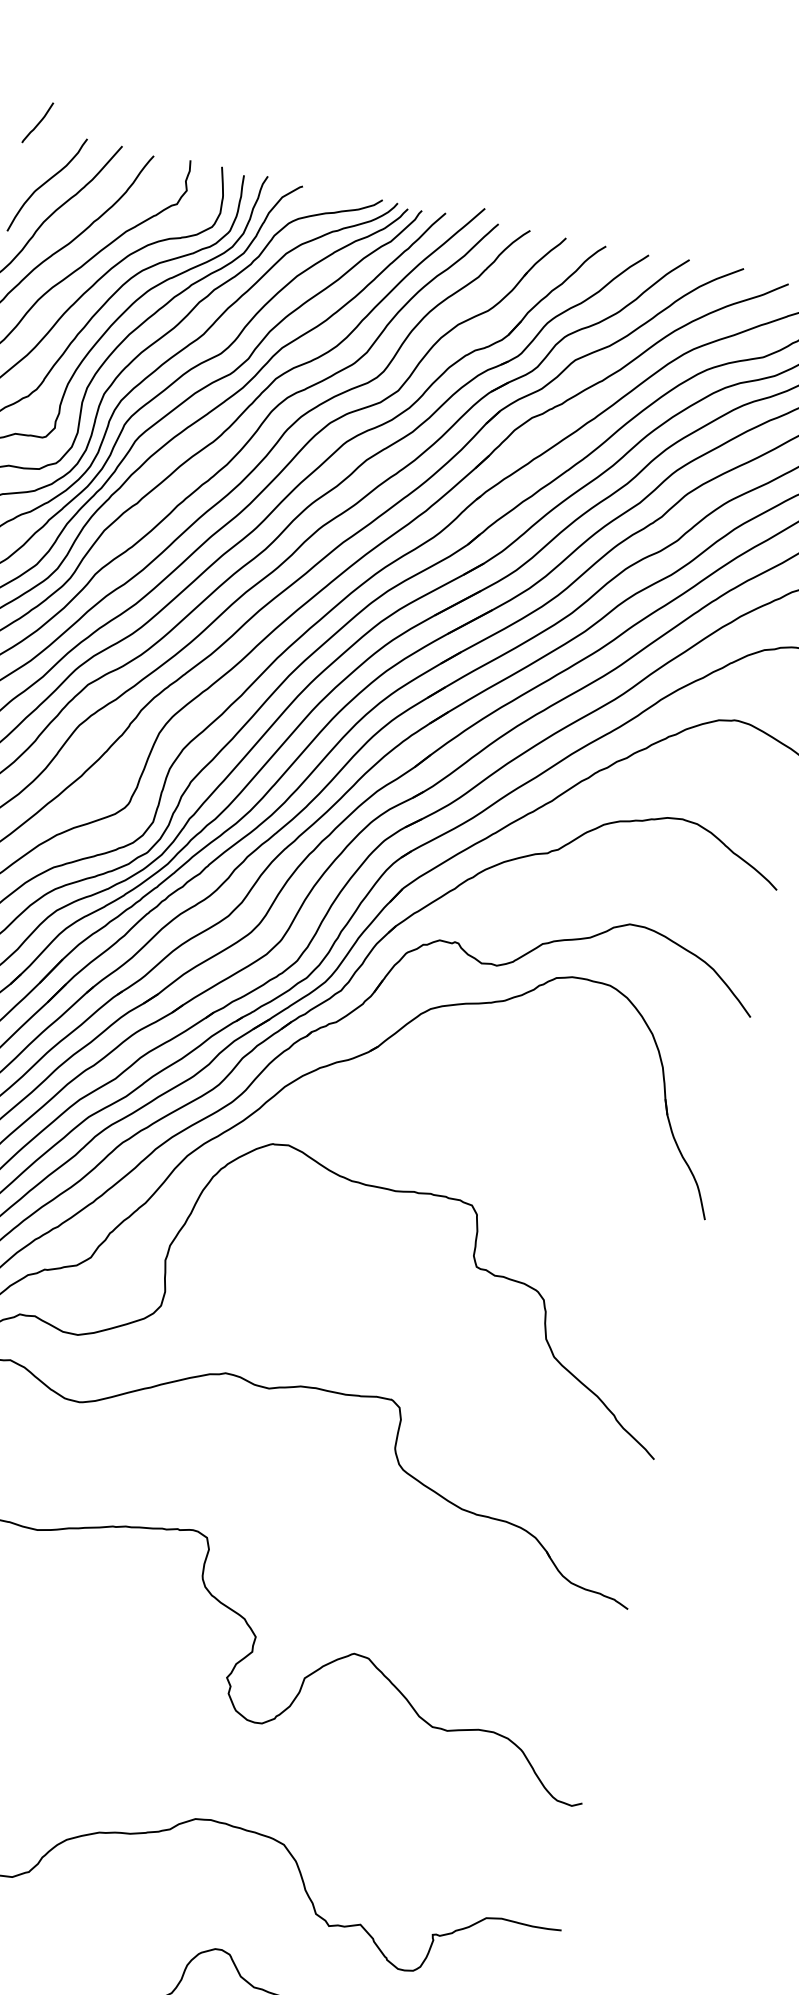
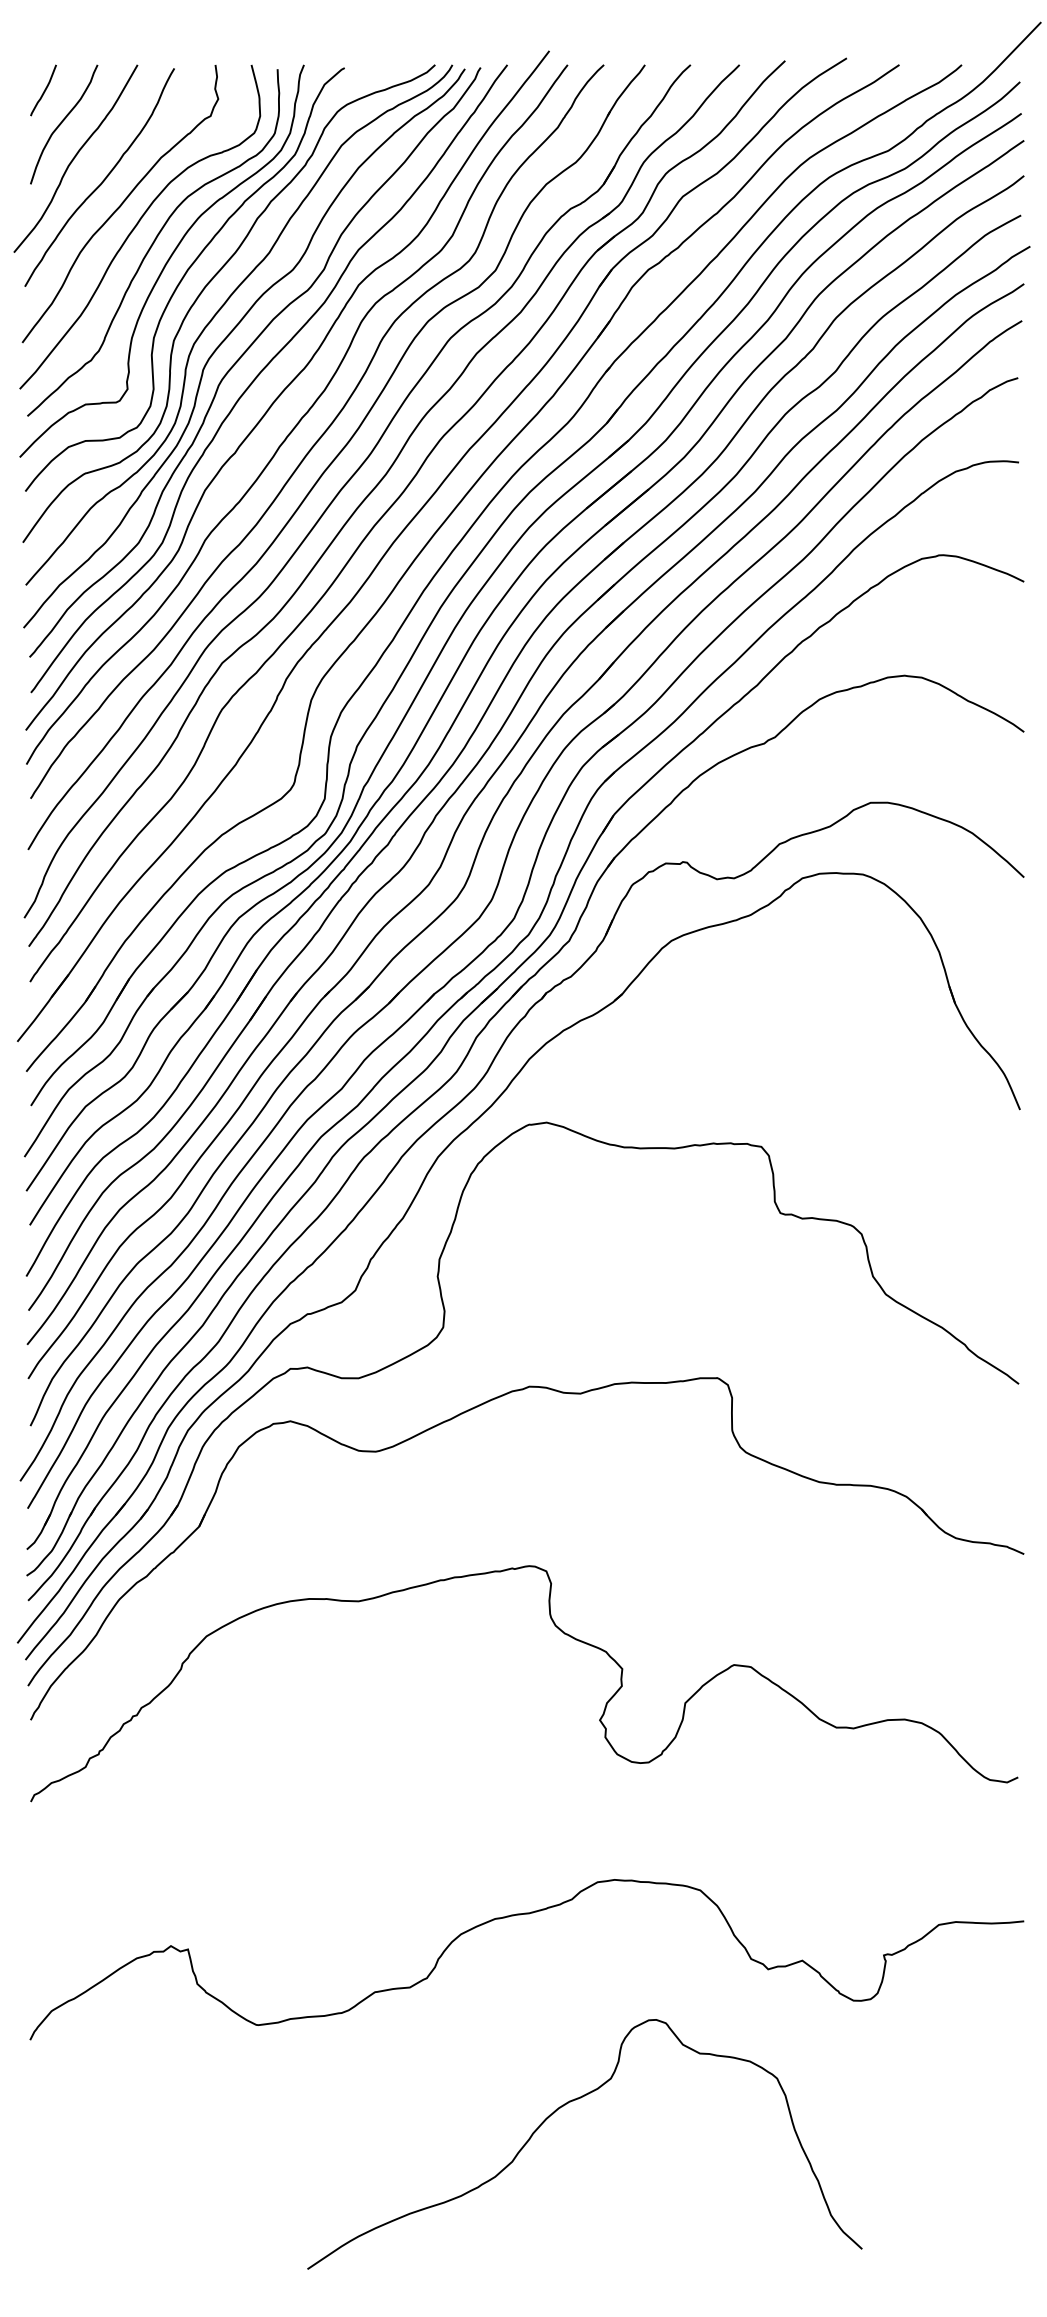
curve: (38, 122) -> (44, 90), moved

